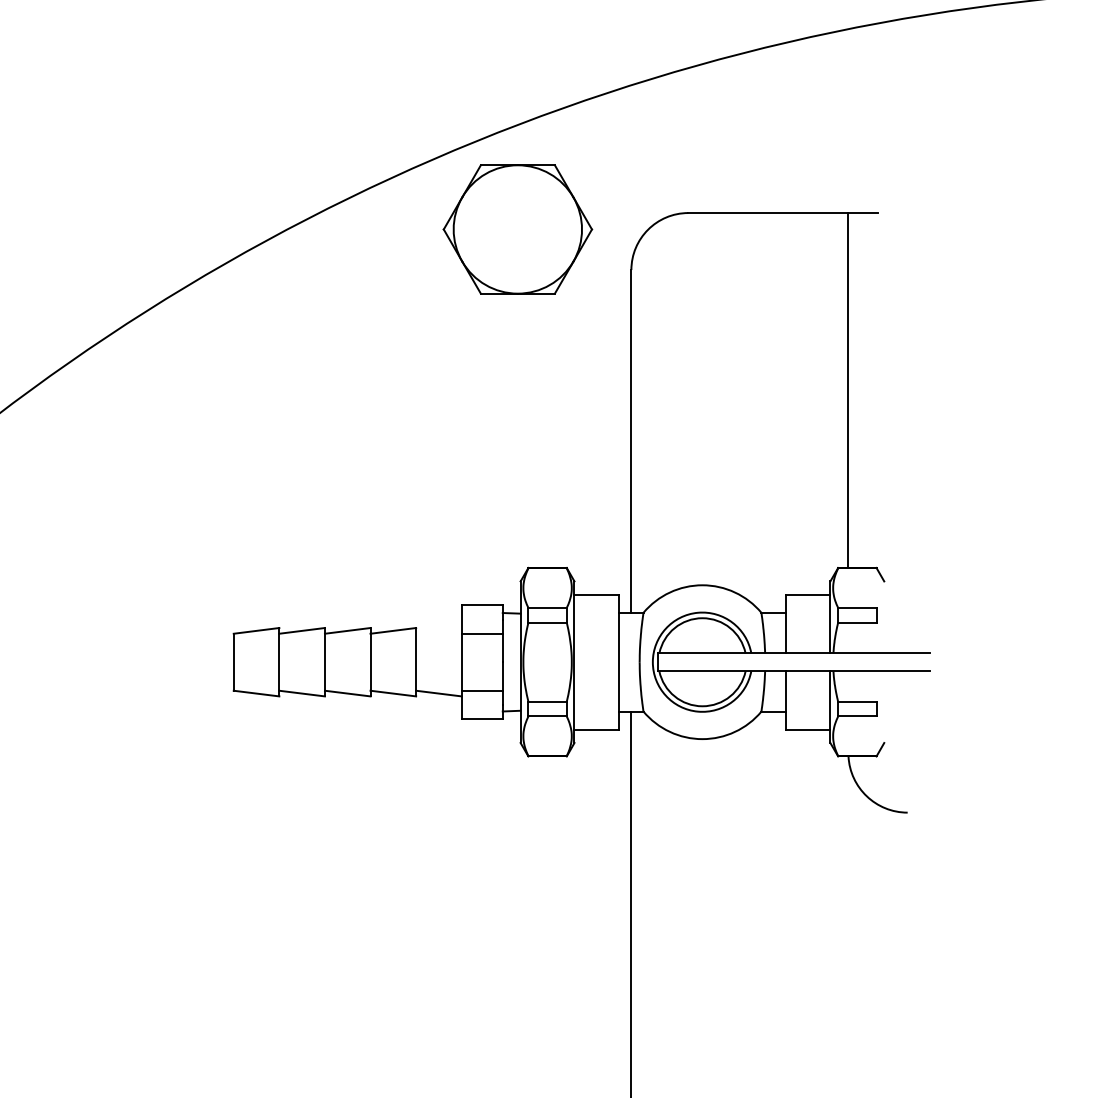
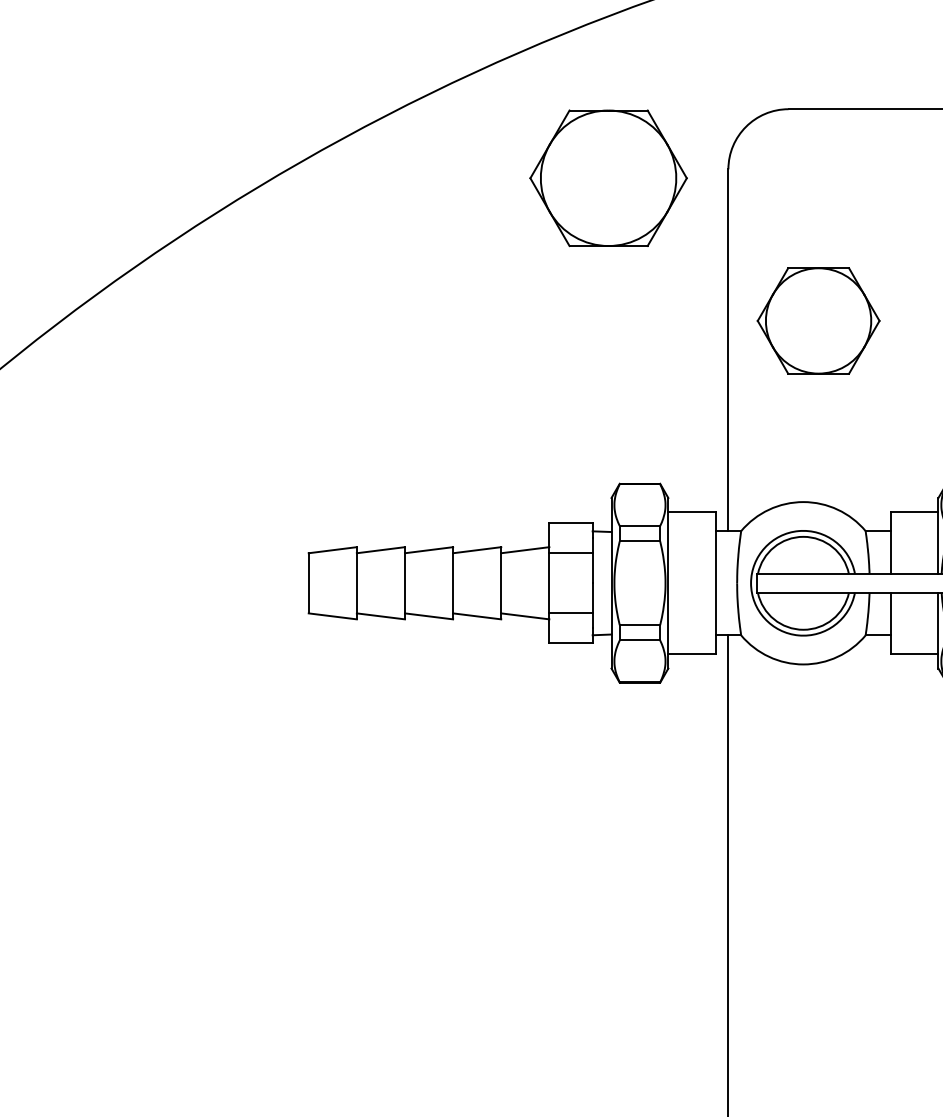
part: (517, 229) -> (608, 178), moved
part: (716, 413) -> (818, 320), added
line: (438, 630) -> (524, 549), added

